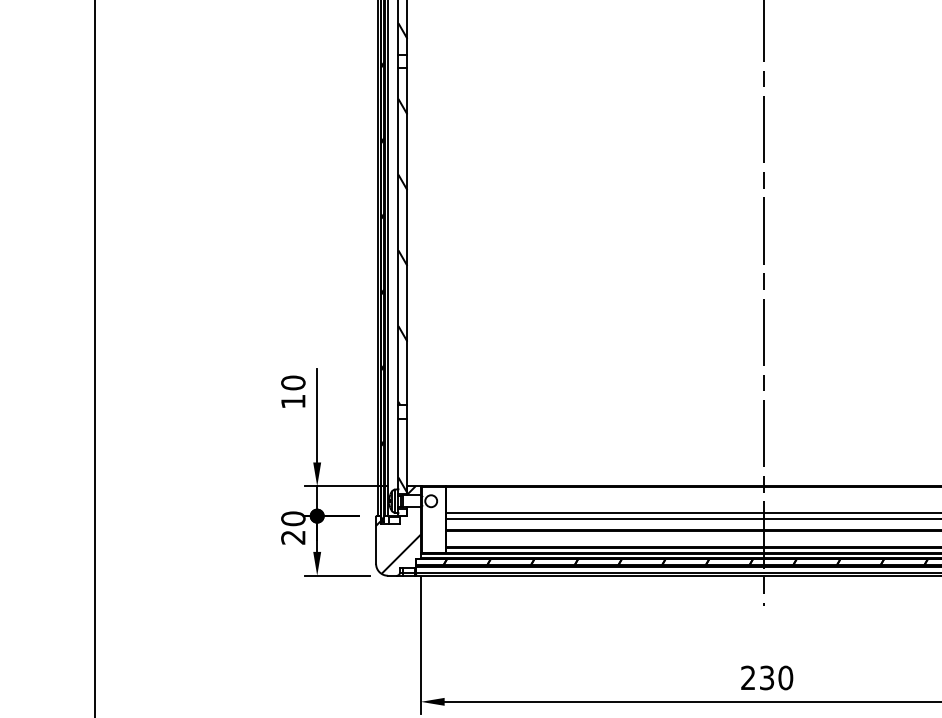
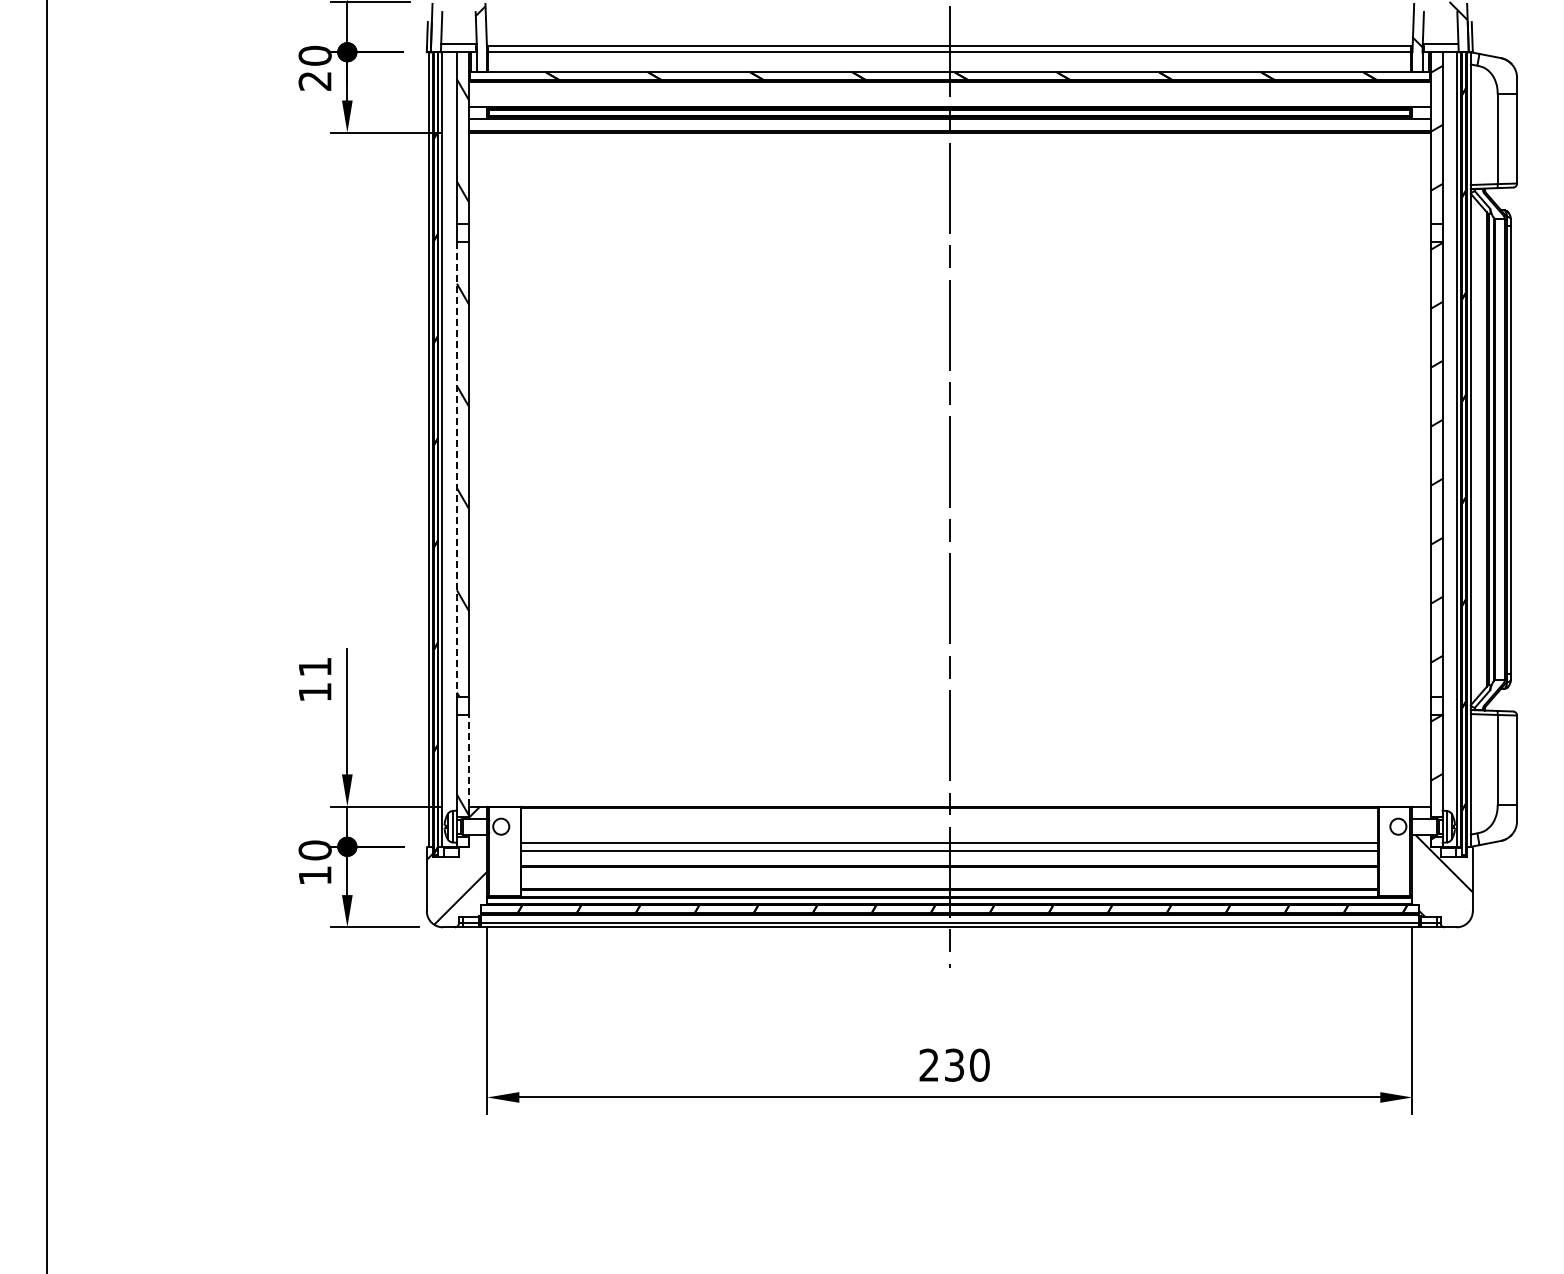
line: (398, 237) -> (456, 470), solid -> dashed
text: (292, 383) -> (314, 667), 10 -> 11
line: (407, 455) -> (469, 765), solid -> dashed
text: (292, 537) -> (314, 875), 20 -> 10

